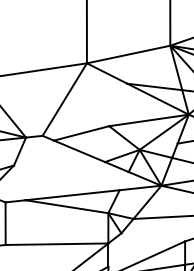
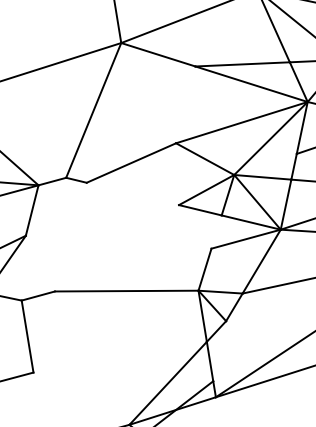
line: (79, 151) -> (132, 194), removed
line: (72, 195) -> (133, 270), removed
line: (56, 243) -> (119, 356), removed

